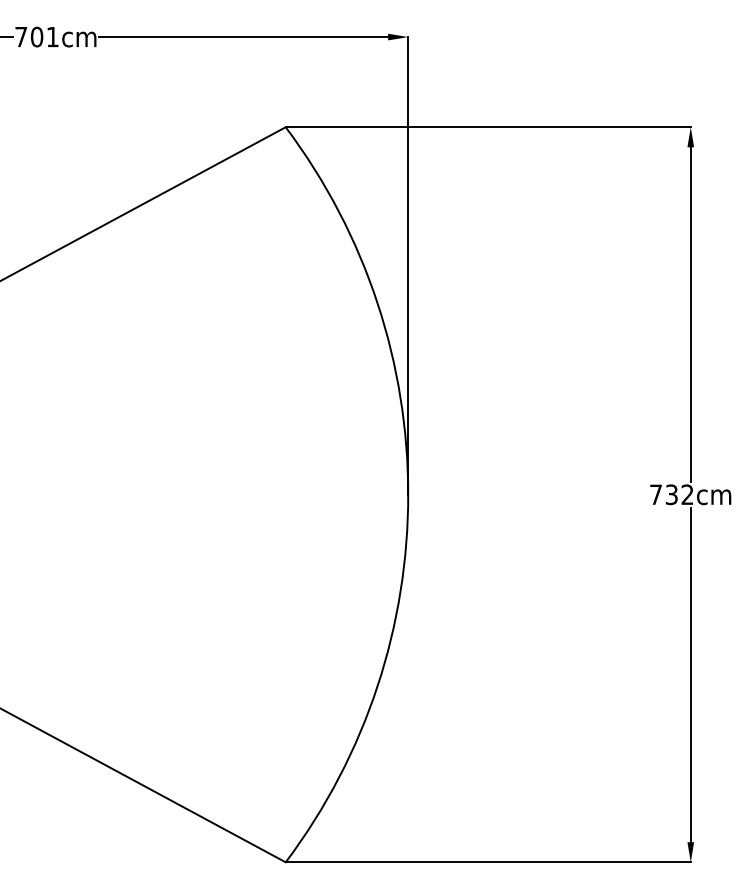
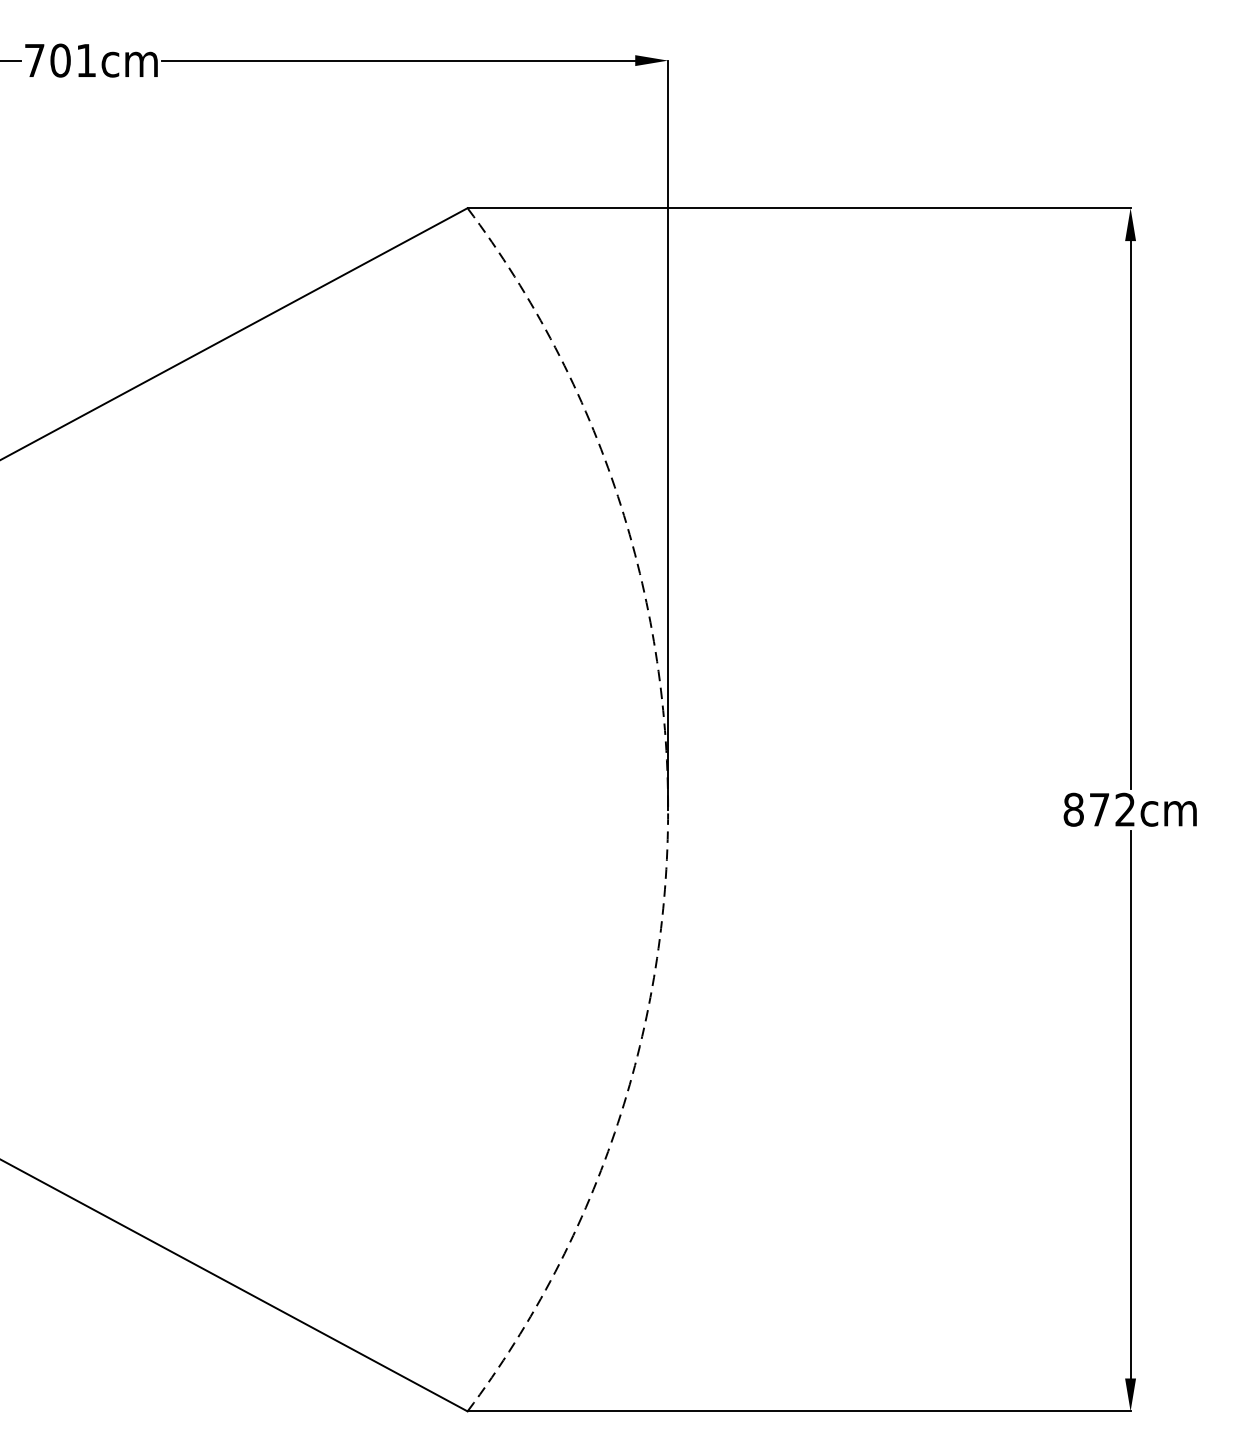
arc: (408, 494) -> (668, 809), solid -> dashed
text: (663, 494) -> (1085, 809), 732cm -> 872cm

